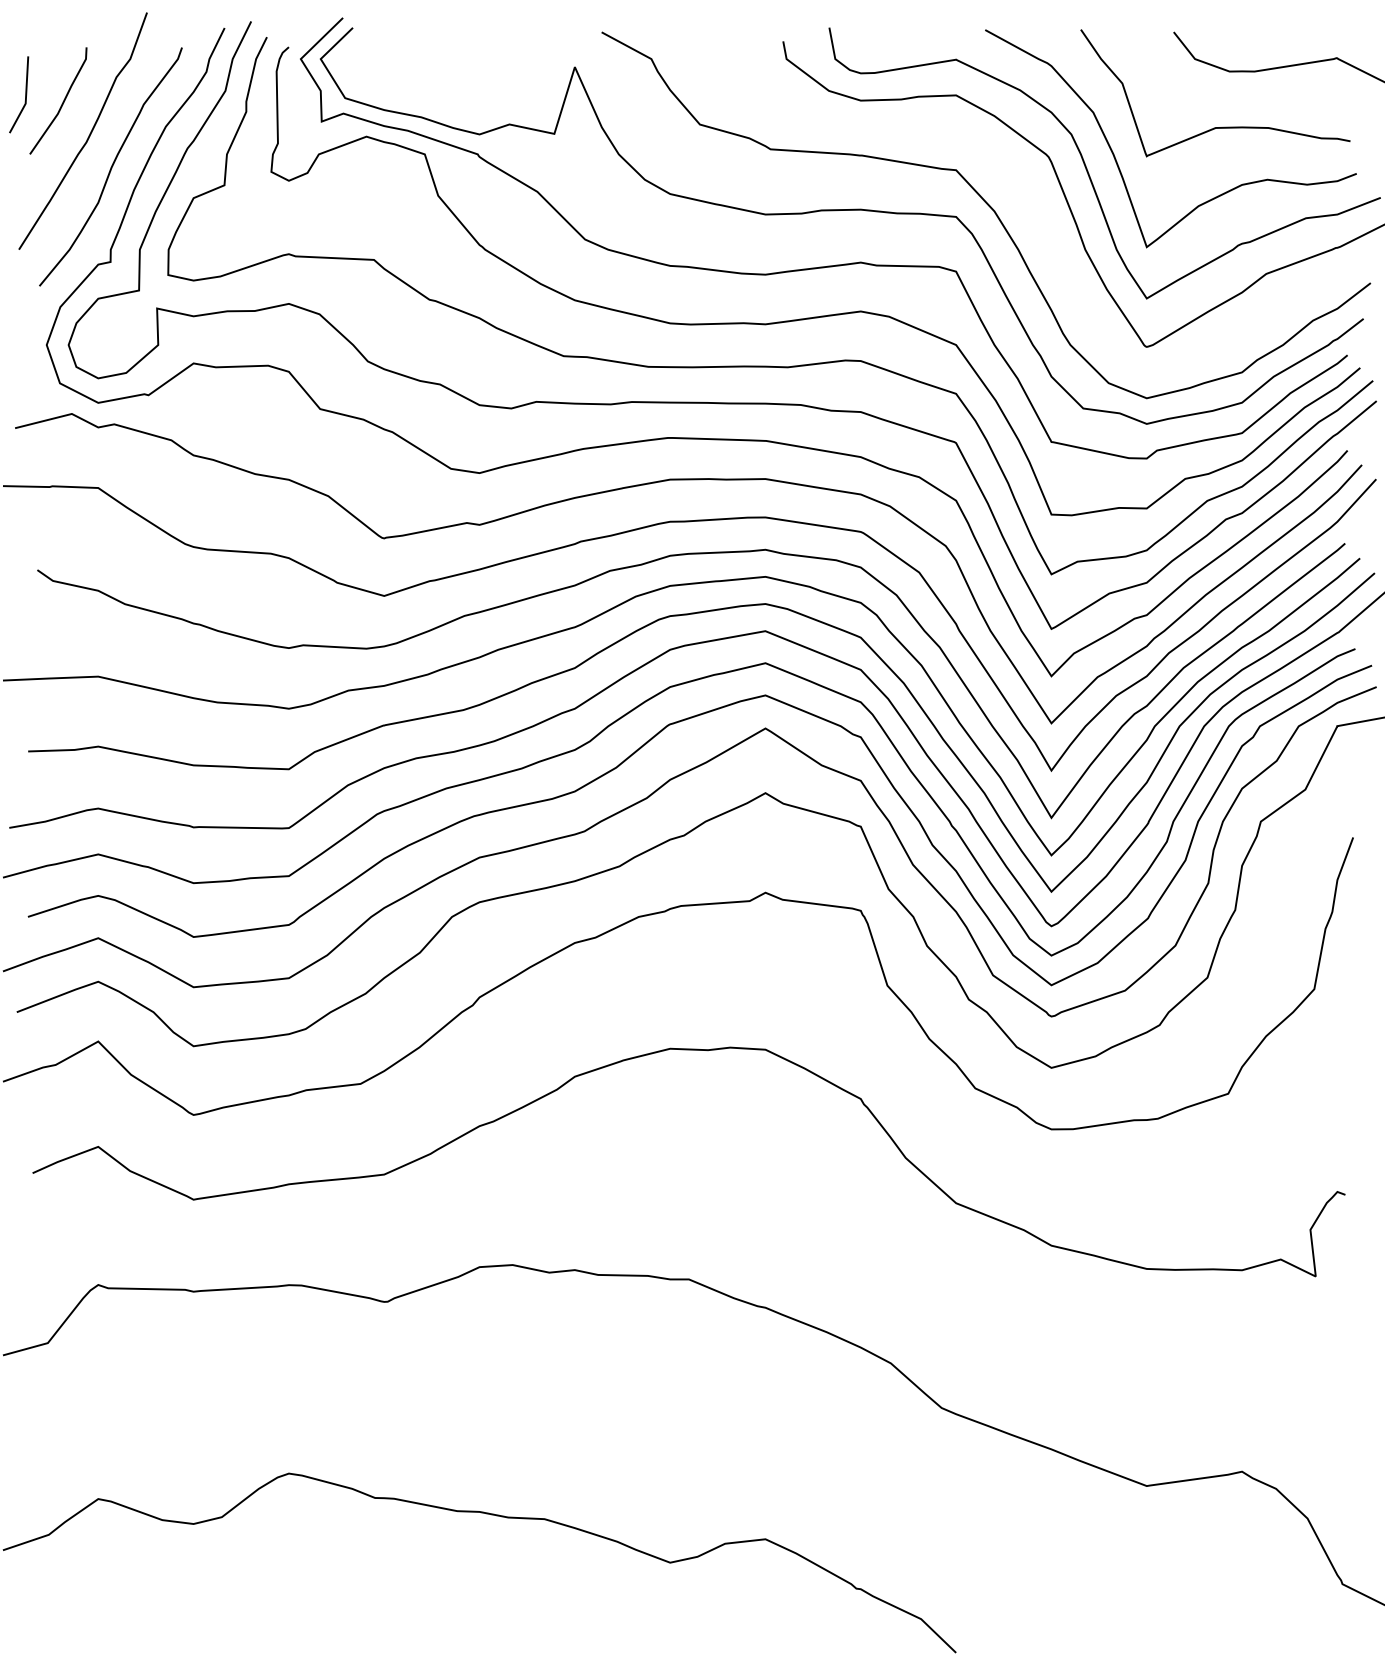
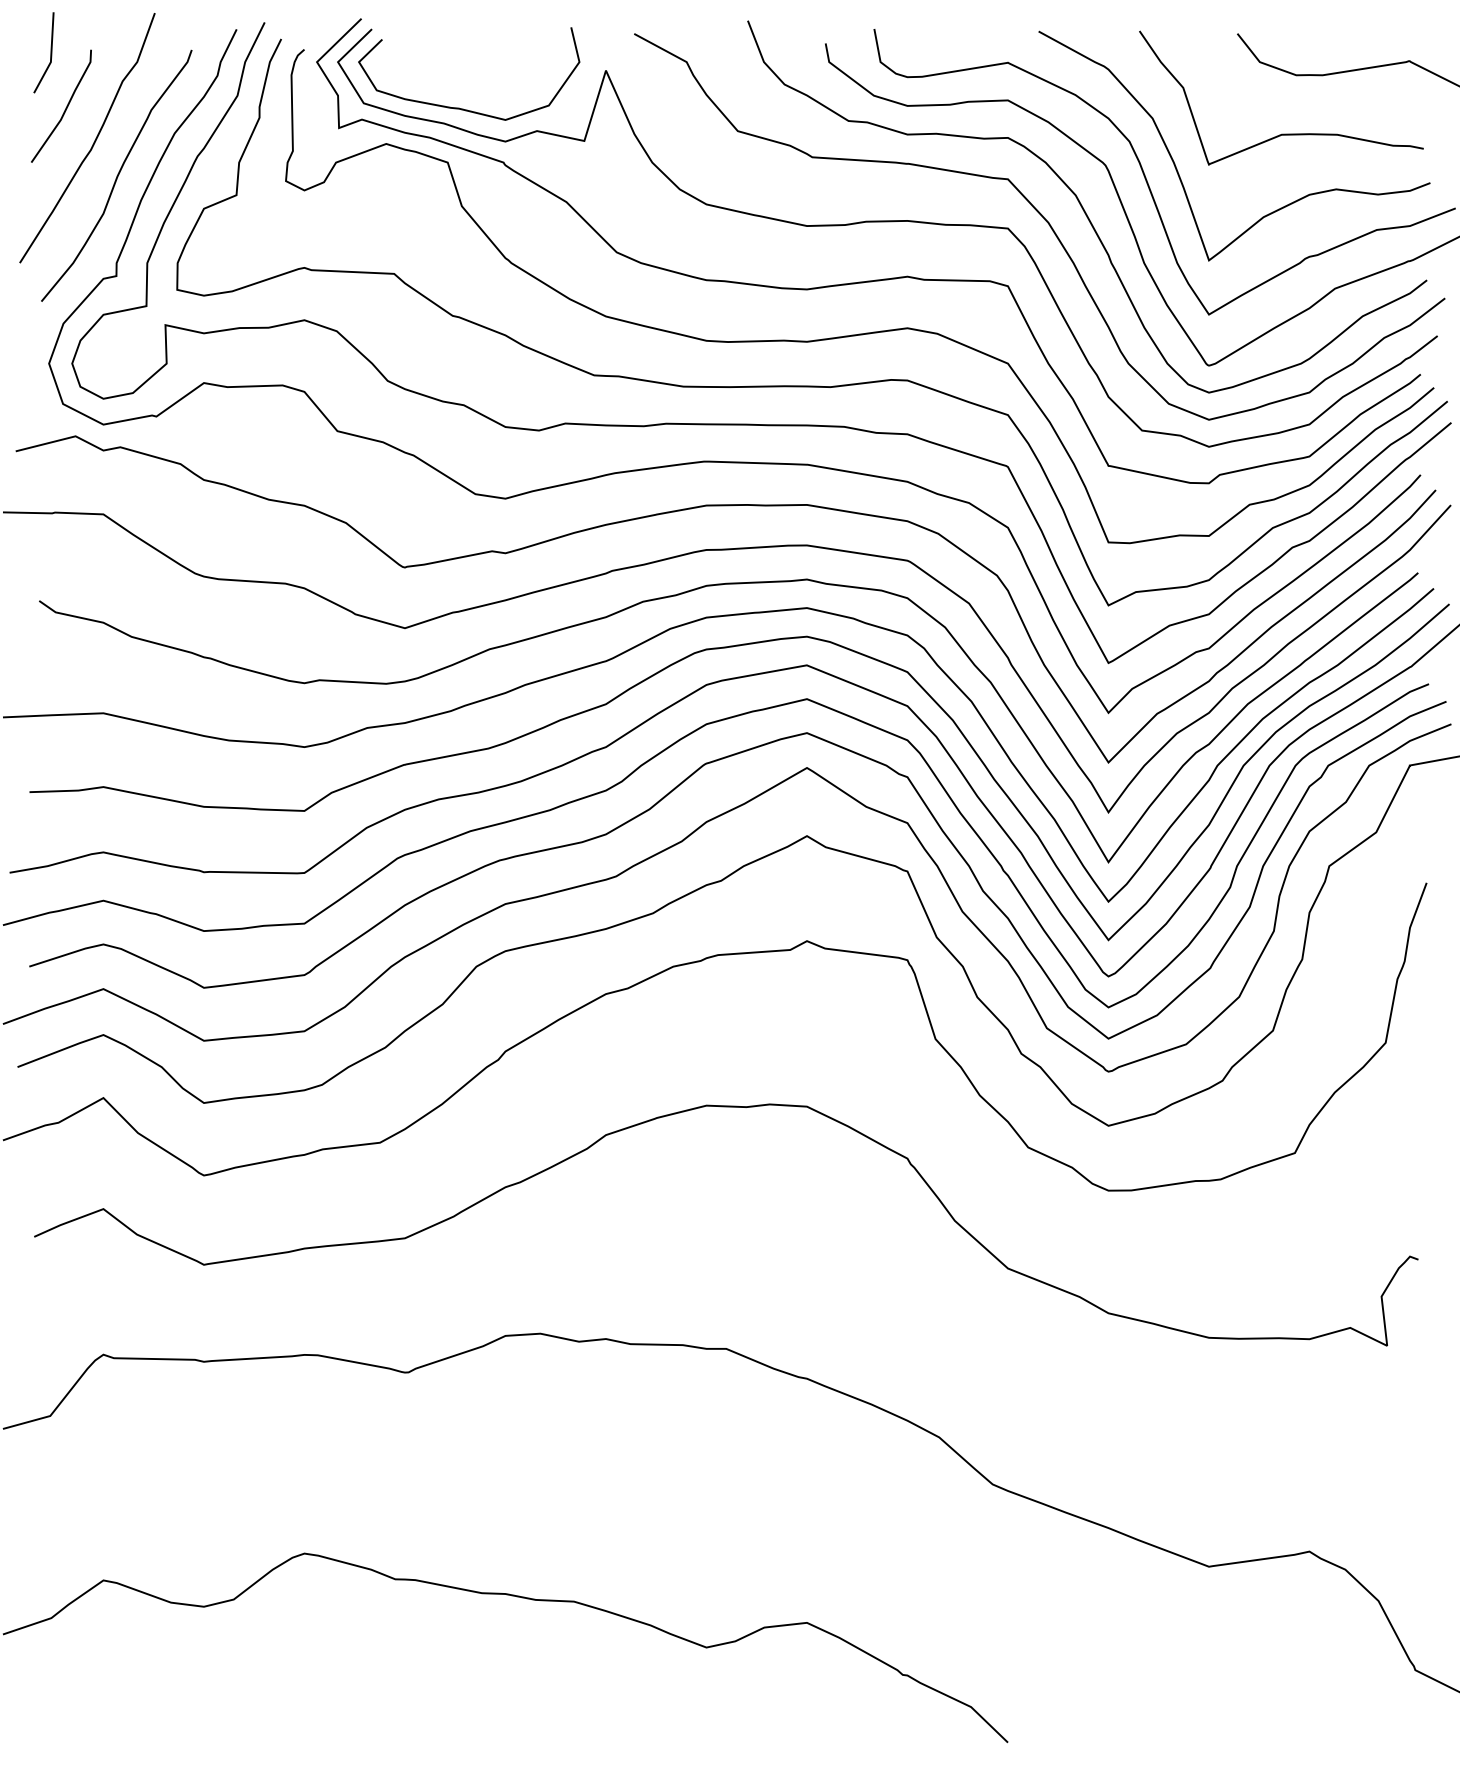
line: (25, 94) -> (50, 52), moved
curve: (435, 102) -> (459, 107), added
curve: (1027, 196) -> (1083, 207), added

